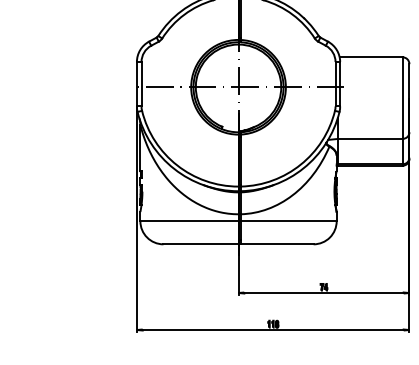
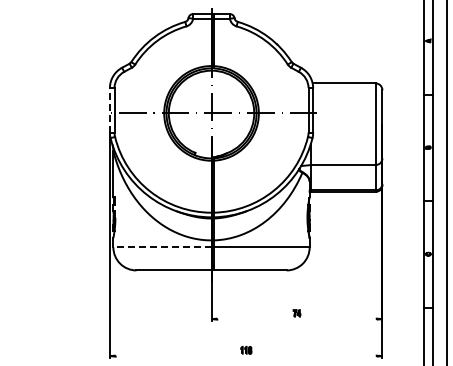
line: (136, 83) -> (109, 109), solid -> dashed
line: (188, 221) -> (161, 247), solid -> dashed
line: (323, 293) -> (296, 319), removed
line: (272, 330) -> (245, 356), removed

